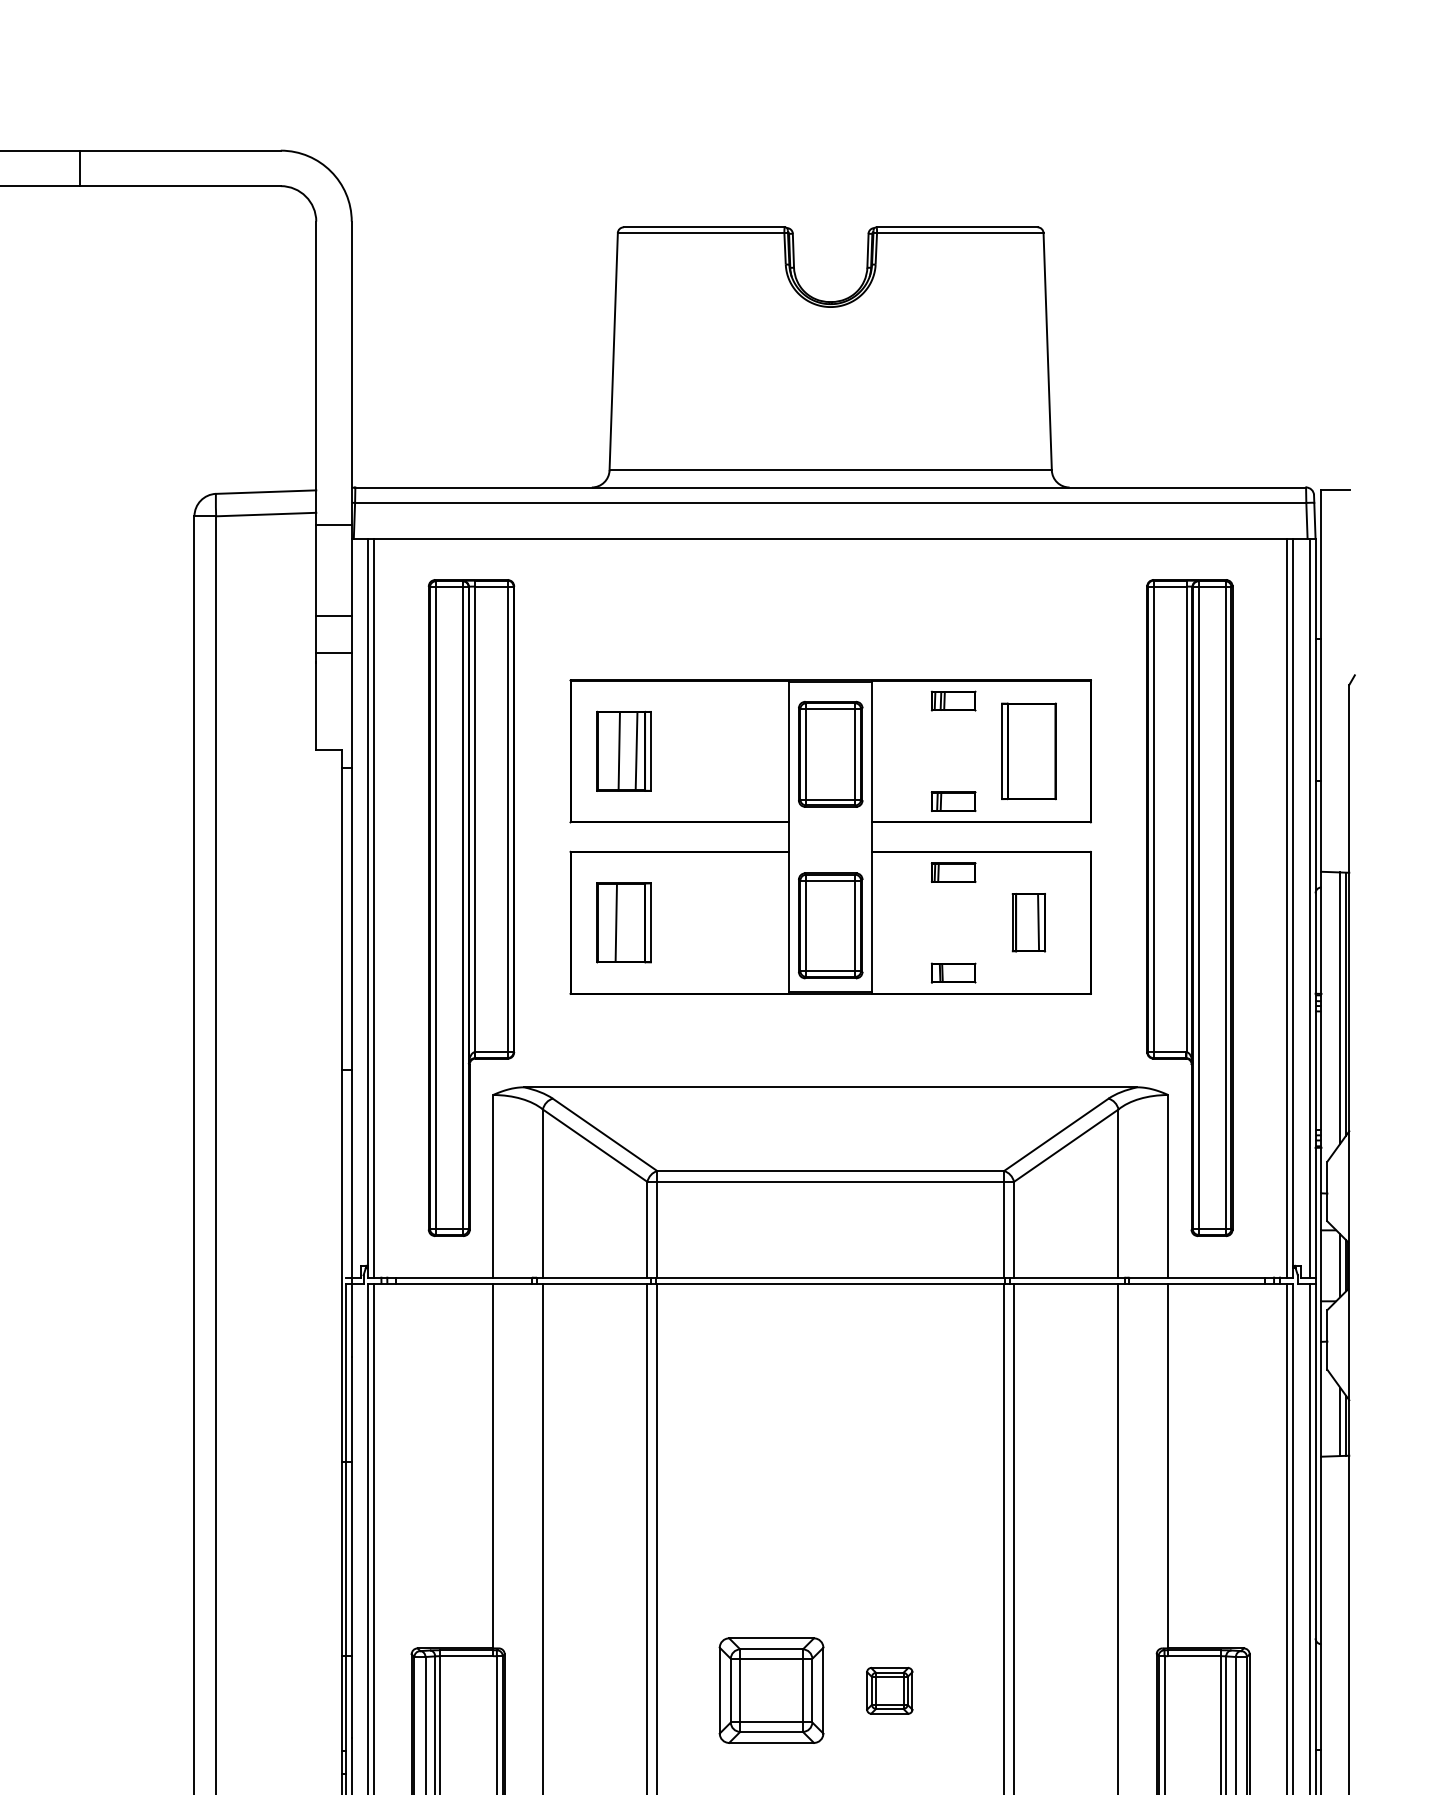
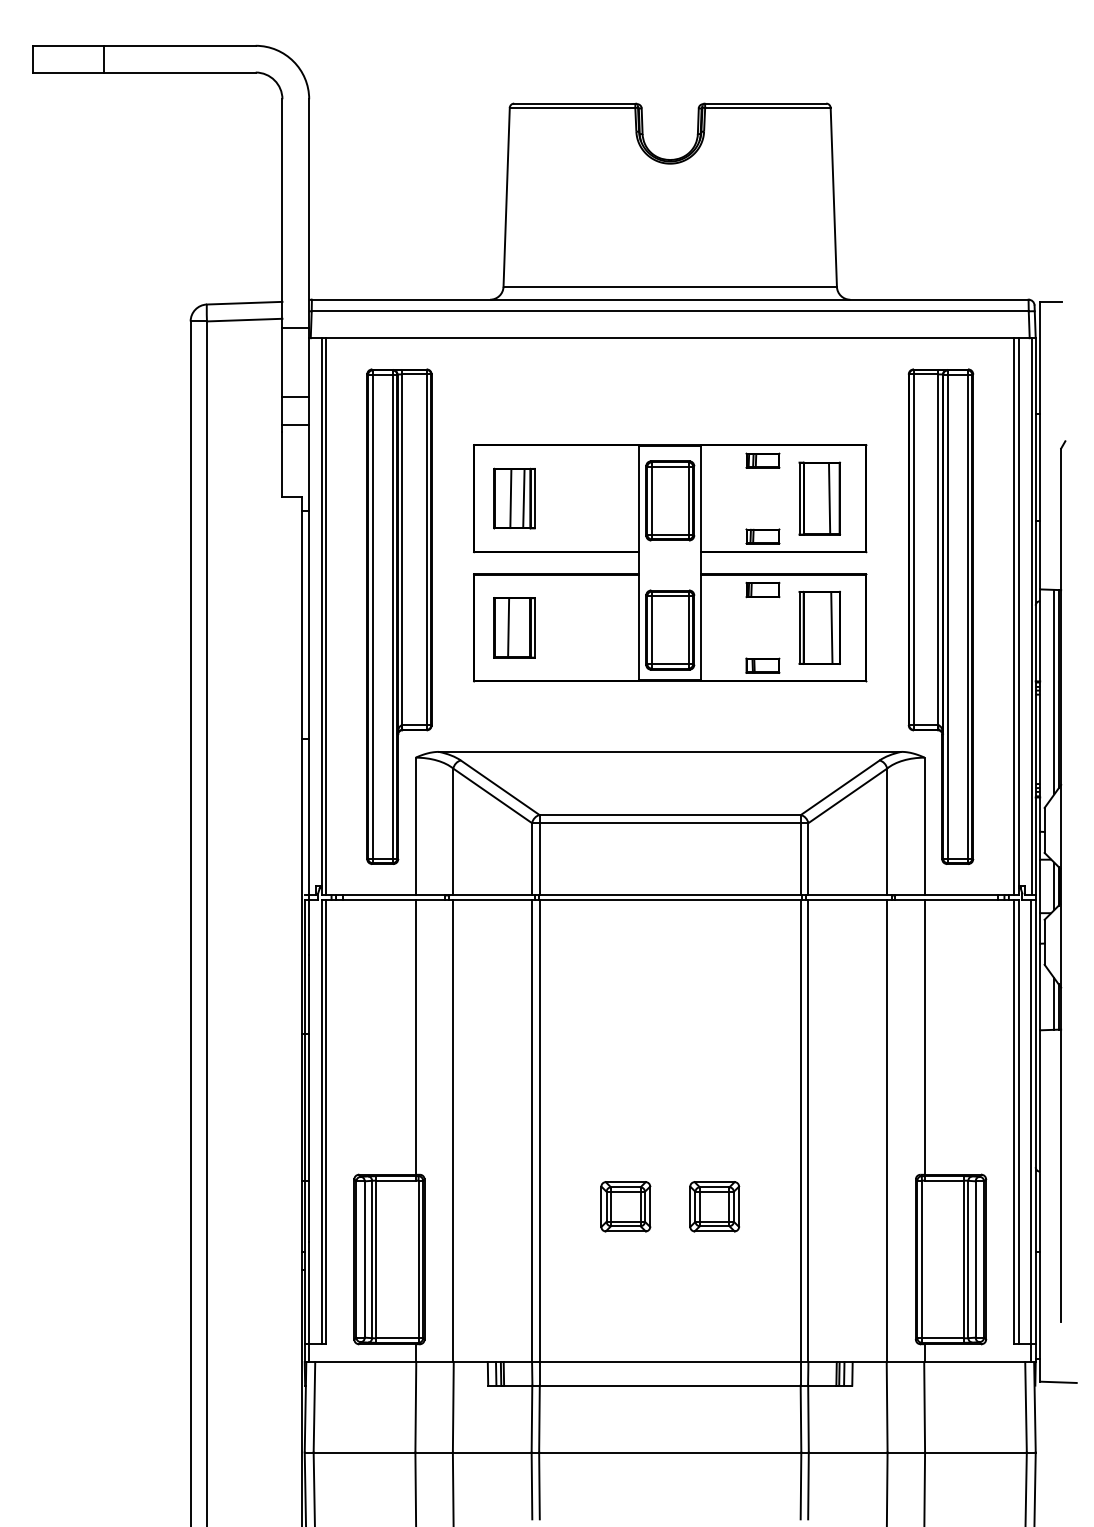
line: (1041, 751) -> (829, 498), added
part: (1028, 922) -> (819, 627), size x1.67
part: (771, 1690) -> (625, 1206), size x0.62
part: (889, 1690) -> (714, 1206), size x1.43

